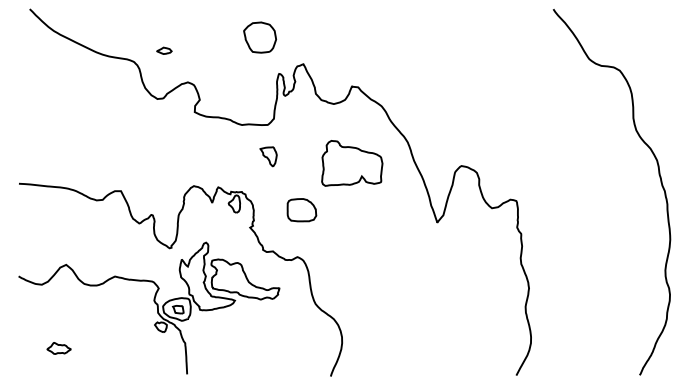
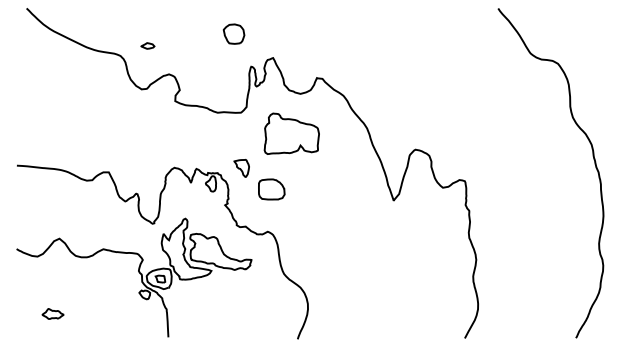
part: (259, 37) -> (233, 33), size x0.71
part: (268, 156) -> (241, 168), moved
part: (352, 163) -> (292, 133), moved

